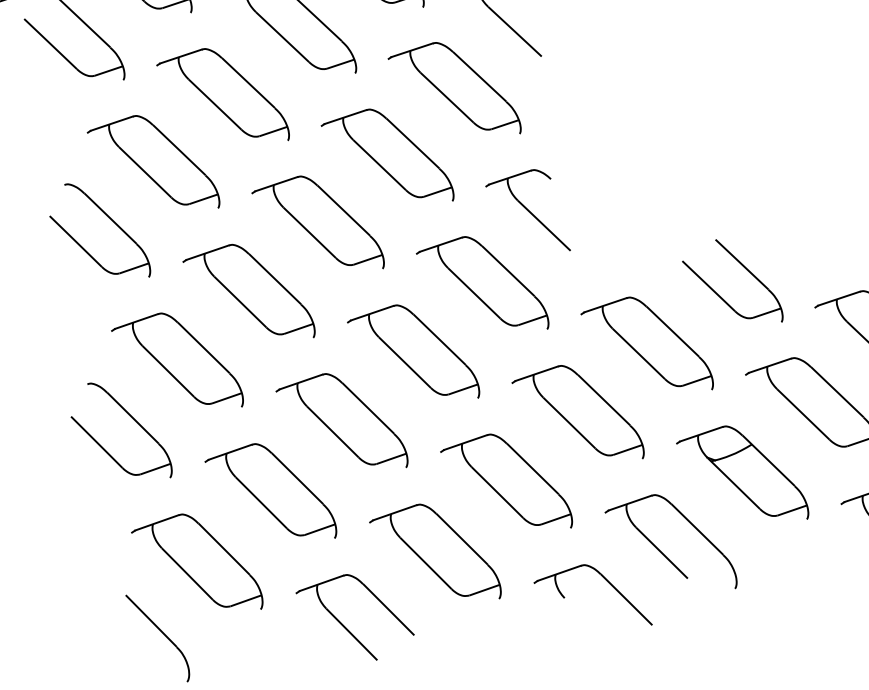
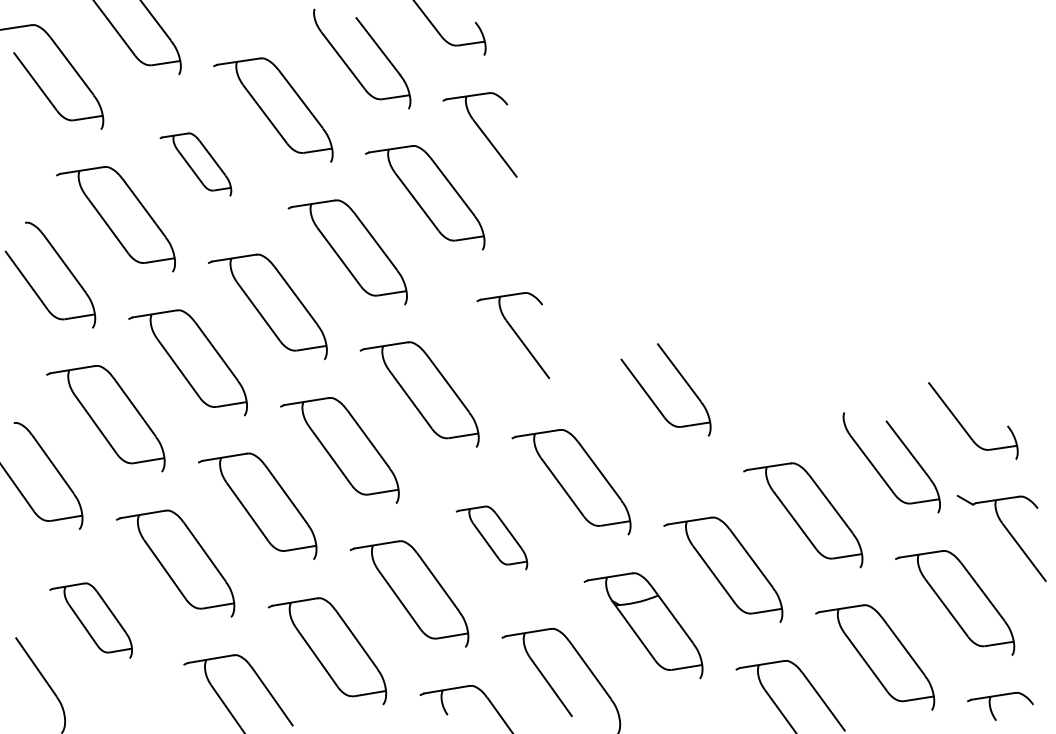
part: (222, 98) -> (195, 164), size x0.6
part: (527, 214) -> (513, 335), moved
part: (721, 296) -> (653, 400), moved
part: (577, 415) -> (491, 537), size x0.6
part: (196, 565) -> (90, 620), size x0.7

